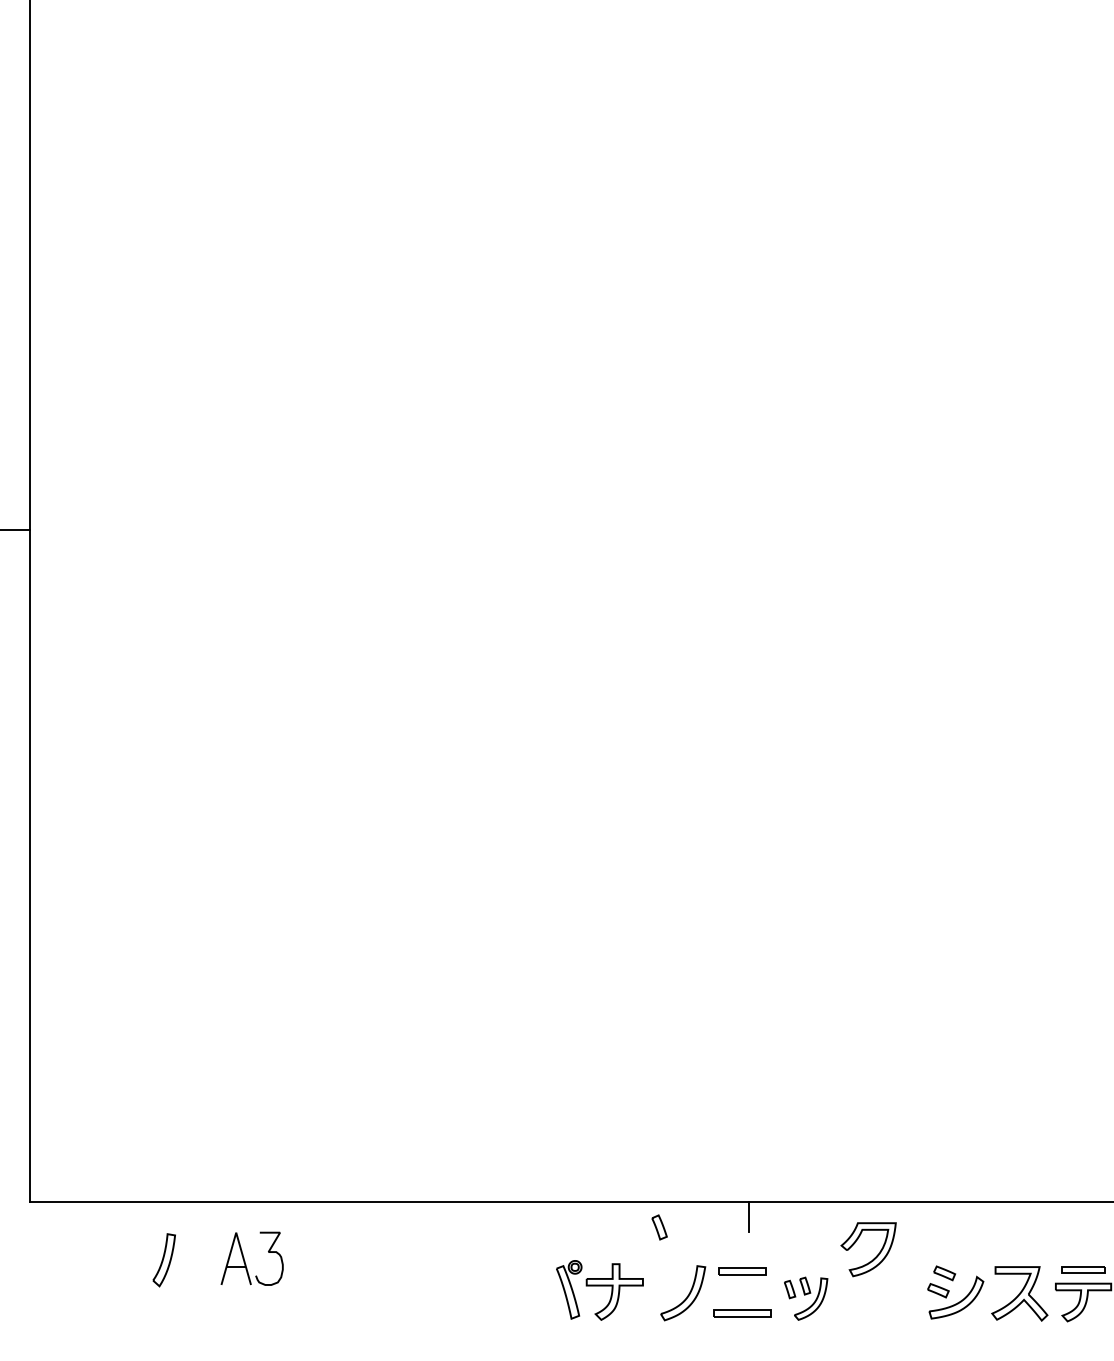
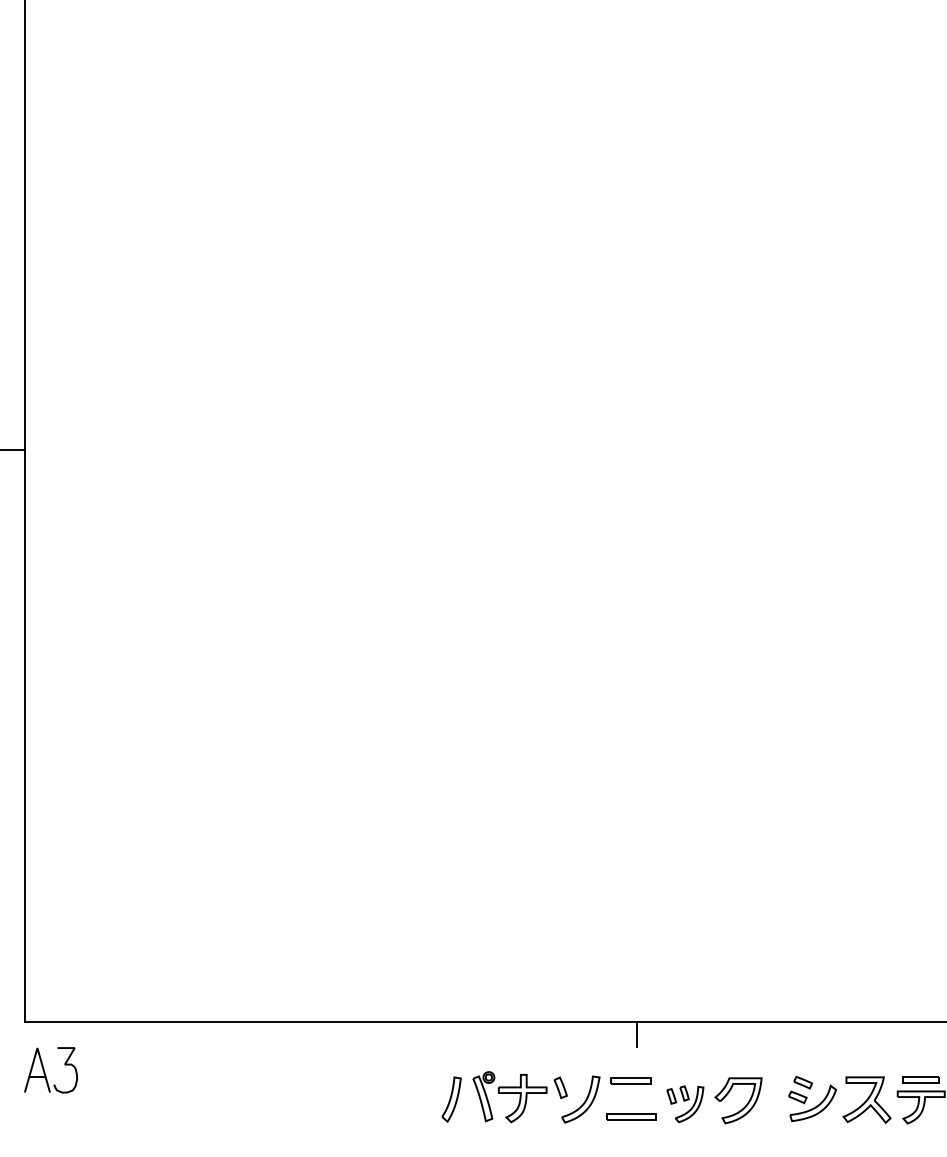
part: (659, 1227) -> (560, 1087), moved
part: (875, 1256) -> (744, 1106), moved
part: (163, 1260) -> (450, 1099), moved
part: (245, 1261) -> (45, 1072), moved

